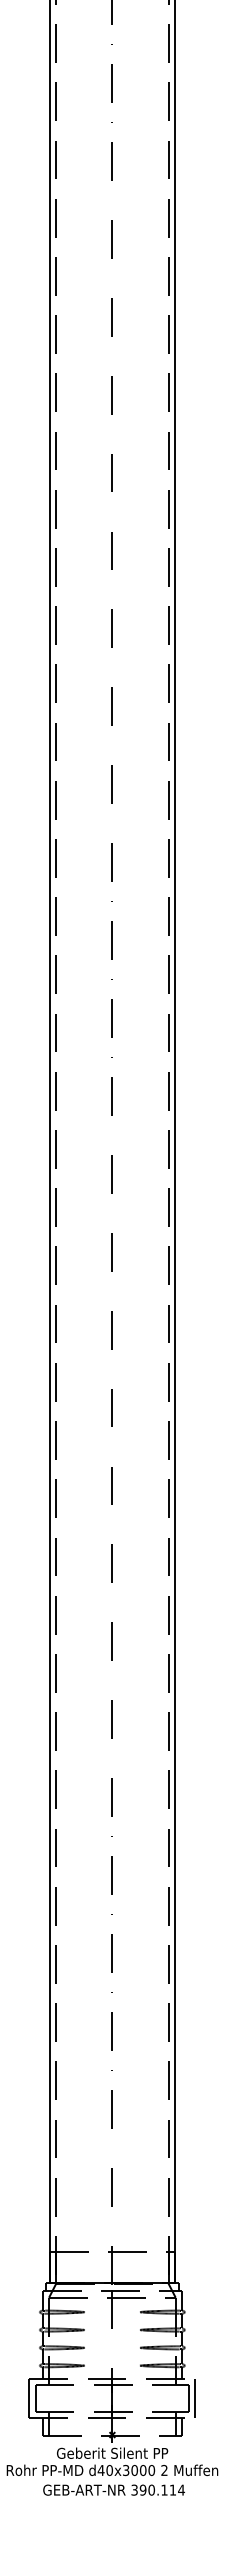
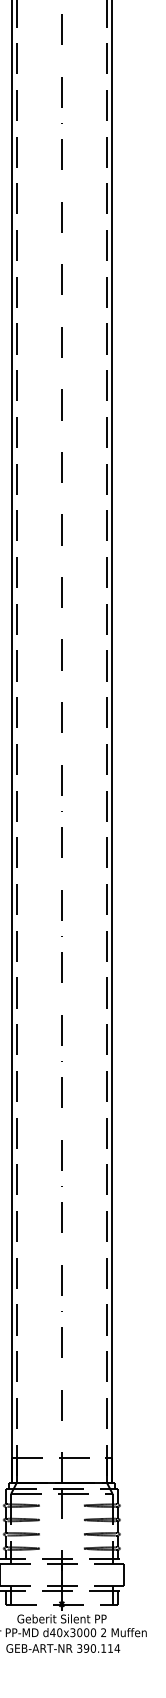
line: (195, 2398) -> (128, 1574), removed

